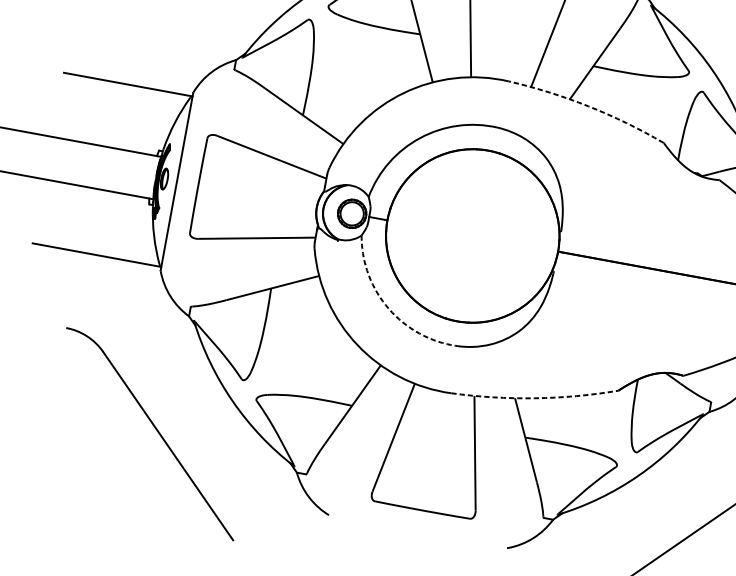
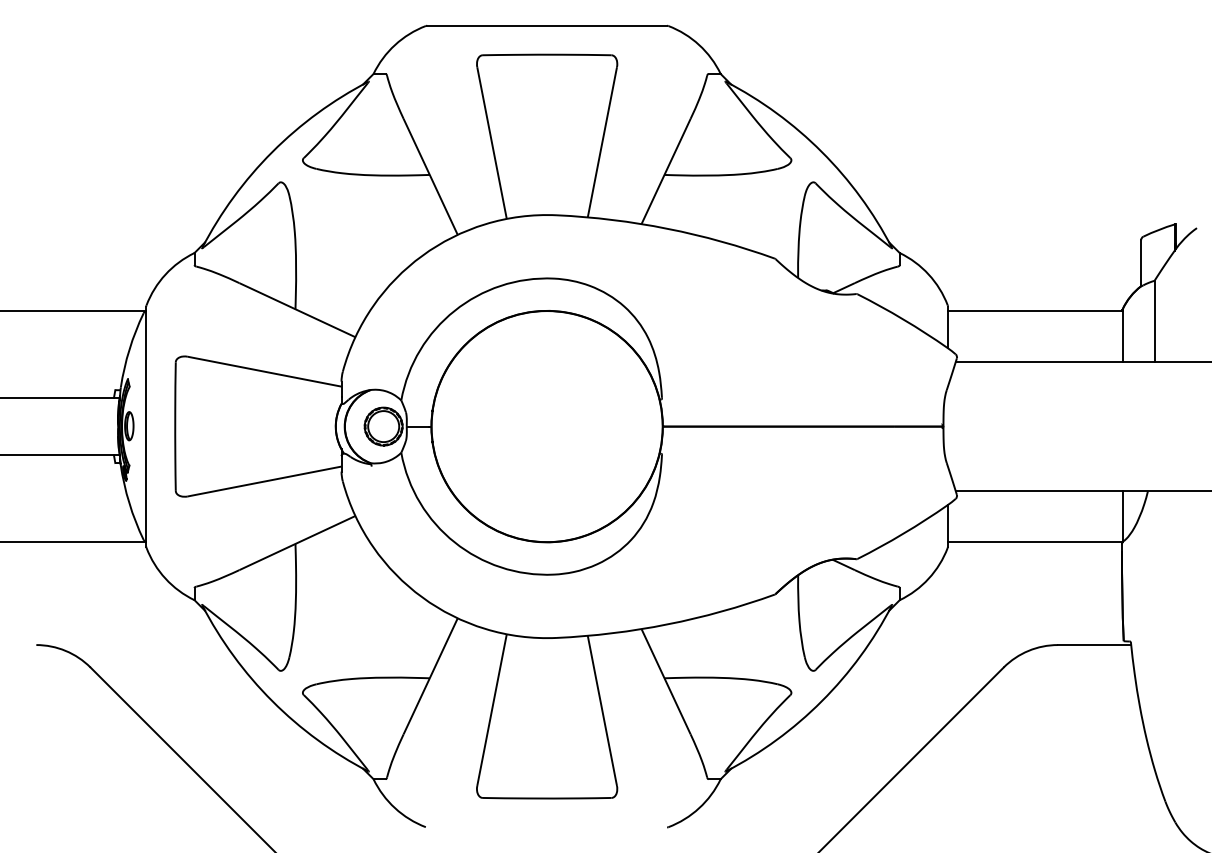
arc: (588, 106) -> (667, 228), dashed -> solid
arc: (388, 308) -> (454, 542), dashed -> solid
arc: (534, 398) -> (667, 624), dashed -> solid

